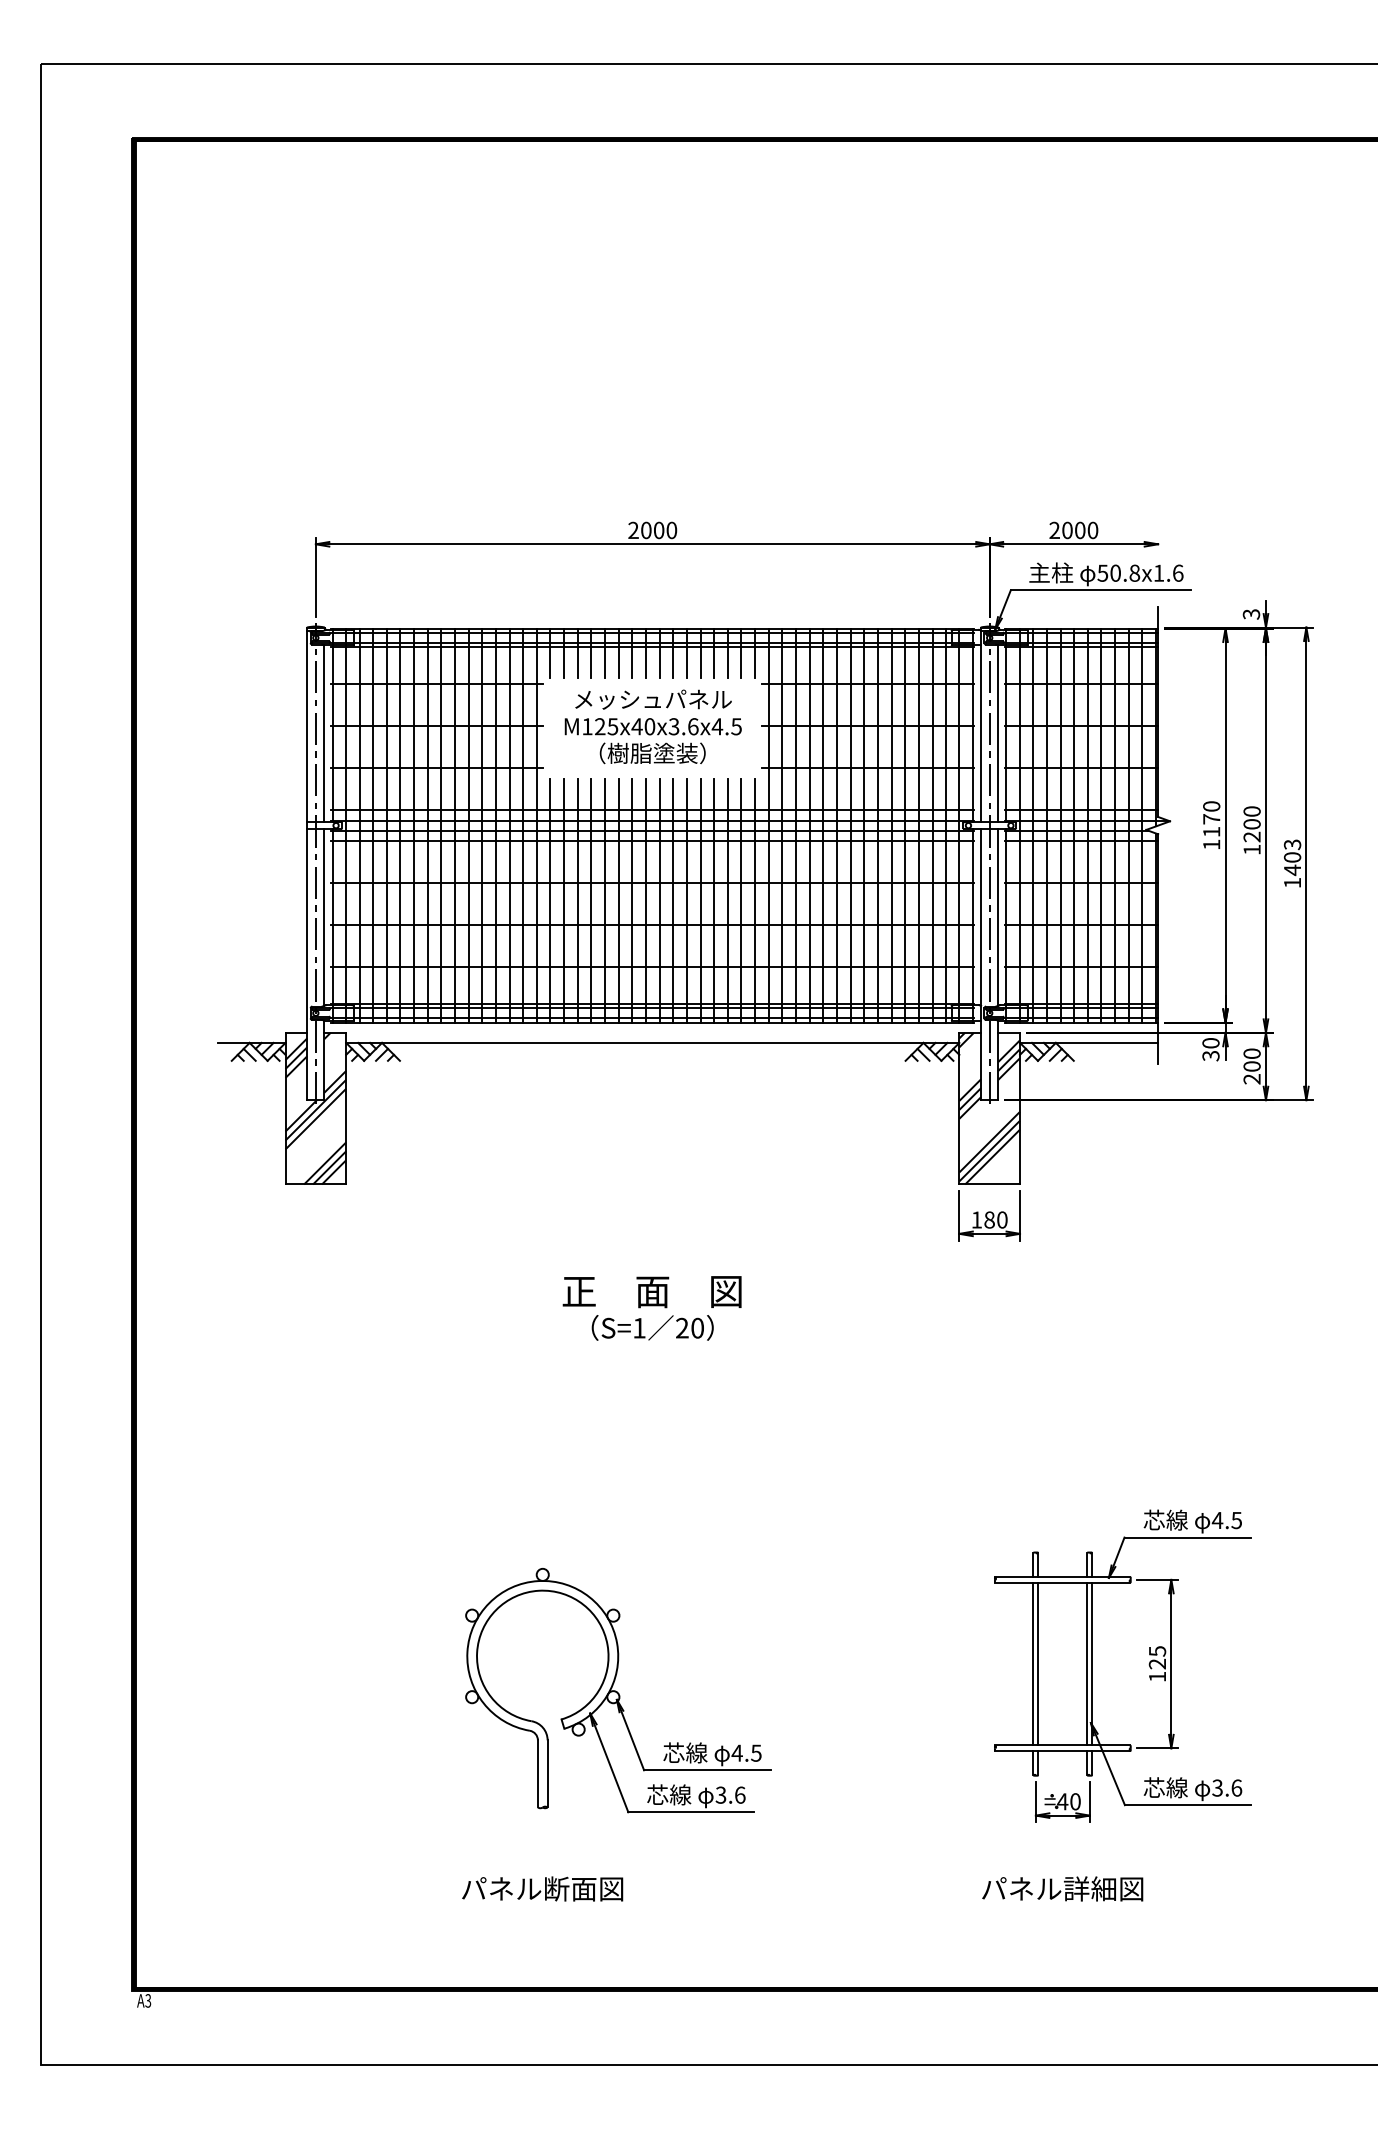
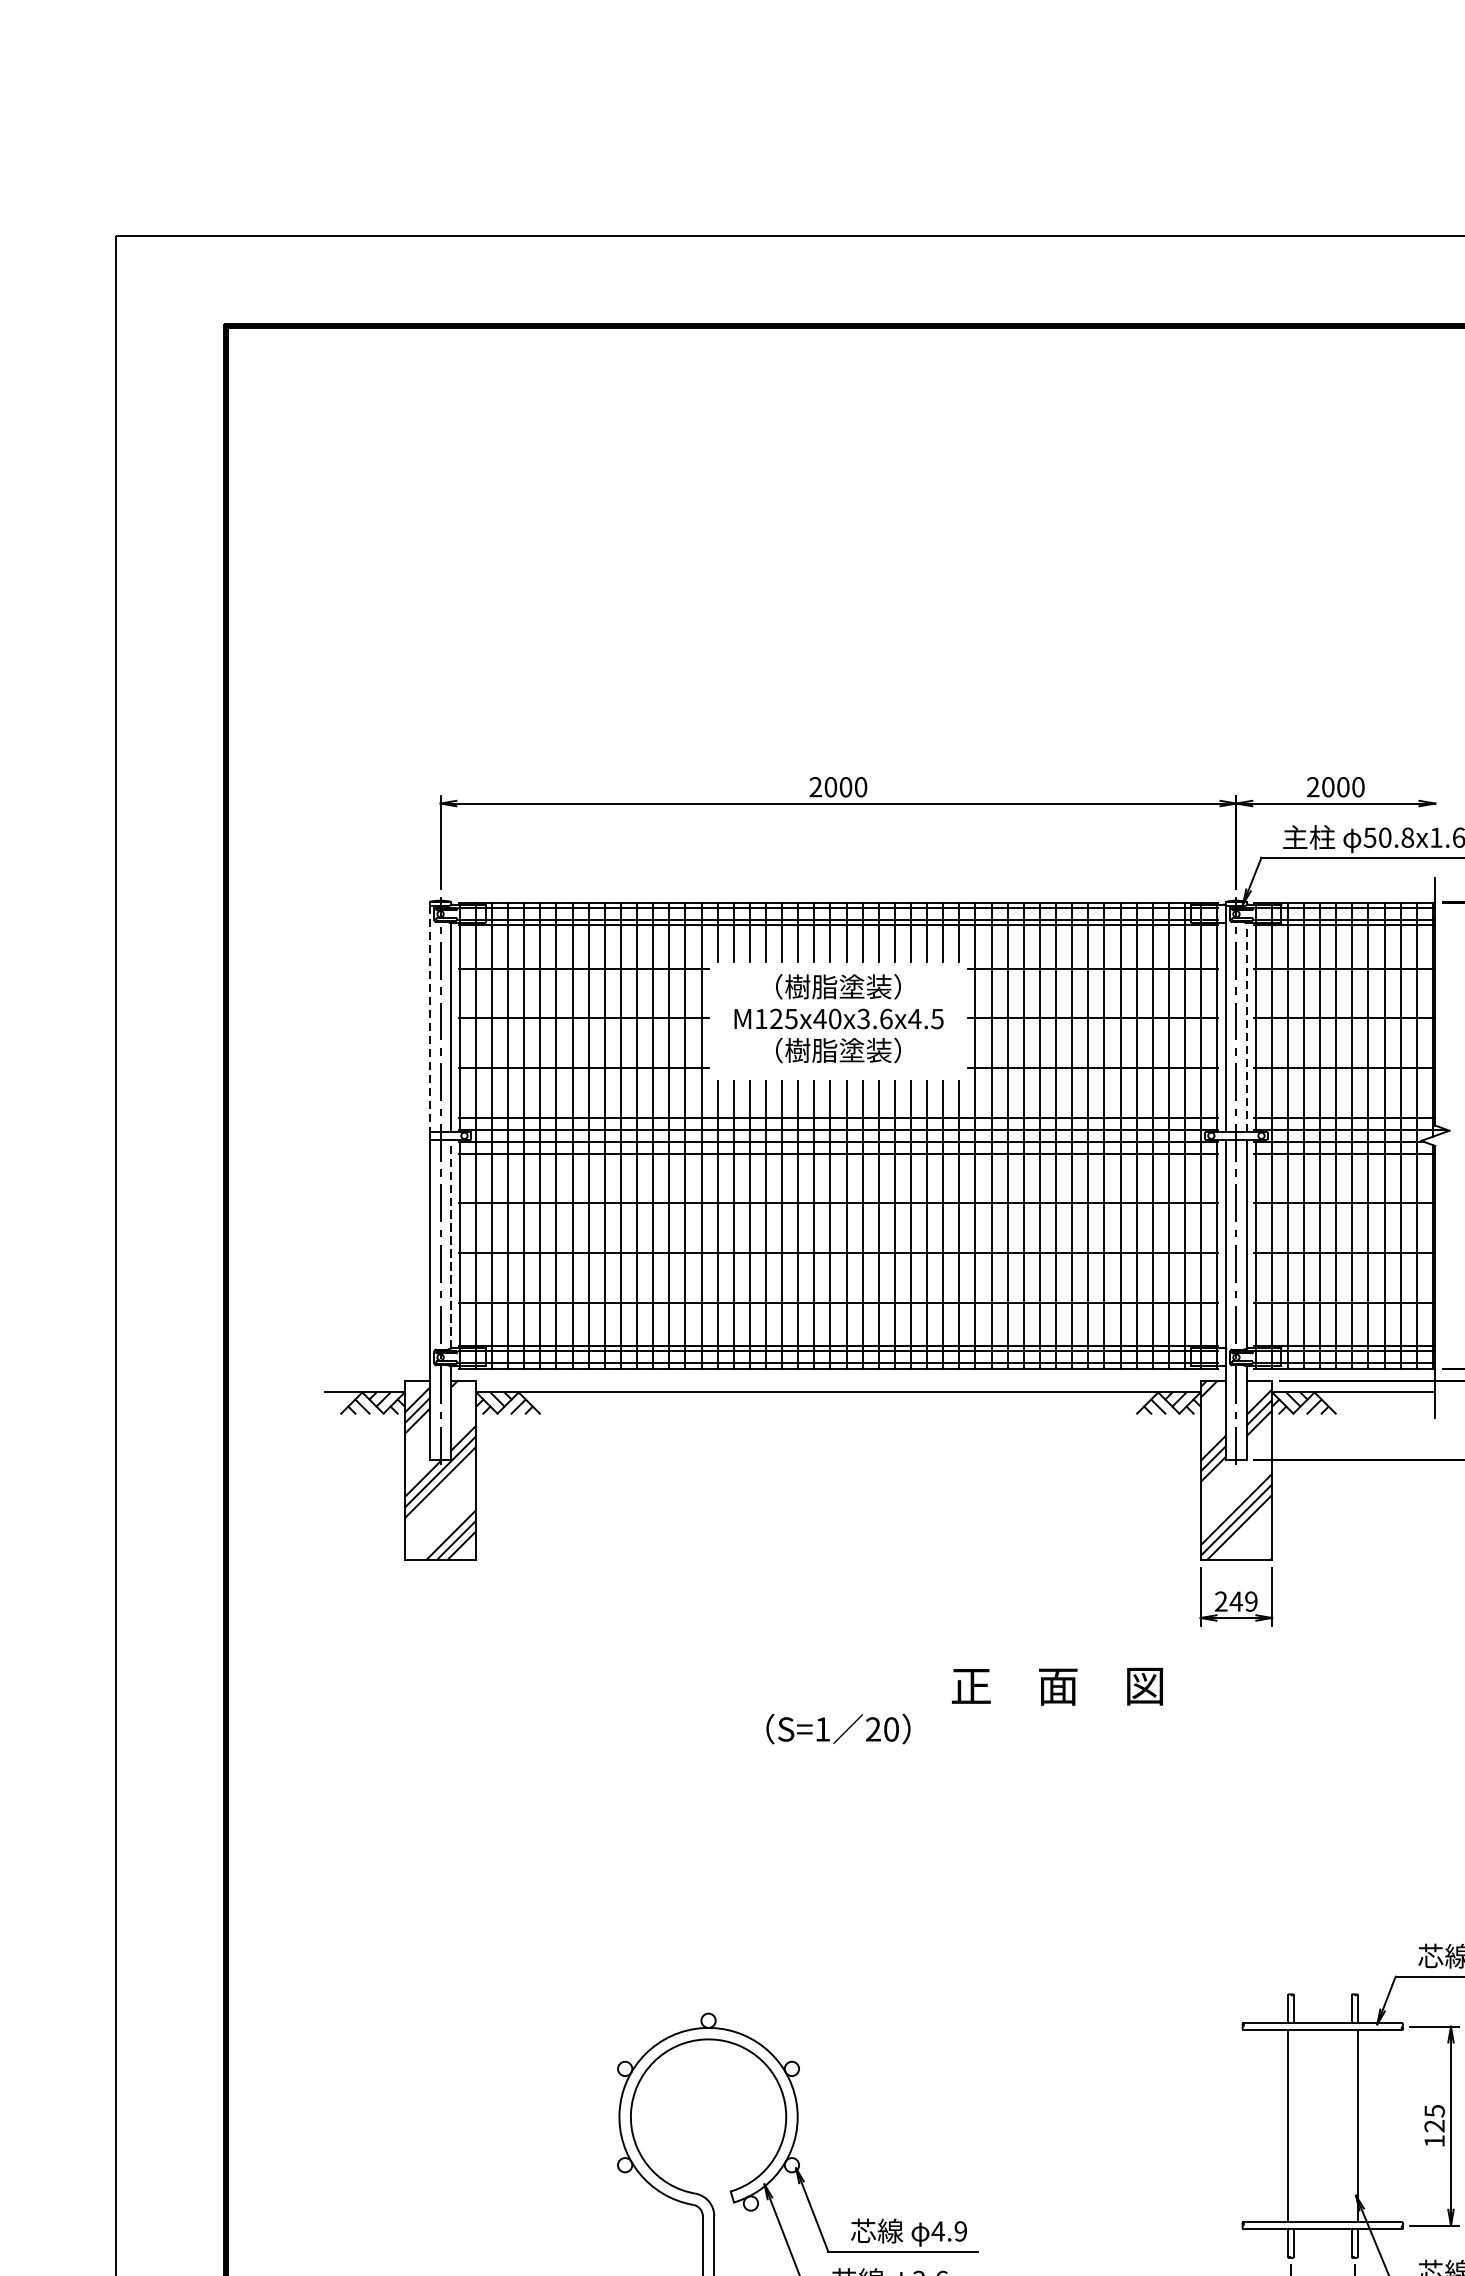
text: (653, 699) -> (839, 986), メッシュパネル -> （樹脂塗装）
line: (307, 727) -> (430, 1019), solid -> dashed
line: (998, 733) -> (1246, 1027), solid -> dashed
line: (324, 917) -> (450, 1244), solid -> dashed
text: (989, 1219) -> (1236, 1601), 180 -> 249
text: (651, 1292) -> (1056, 1687), moved
line: (1038, 1663) -> (1294, 2125), removed
line: (1087, 1663) -> (1351, 2125), removed
text: (756, 1752) -> (960, 2230), 4.5 -> 4.9

